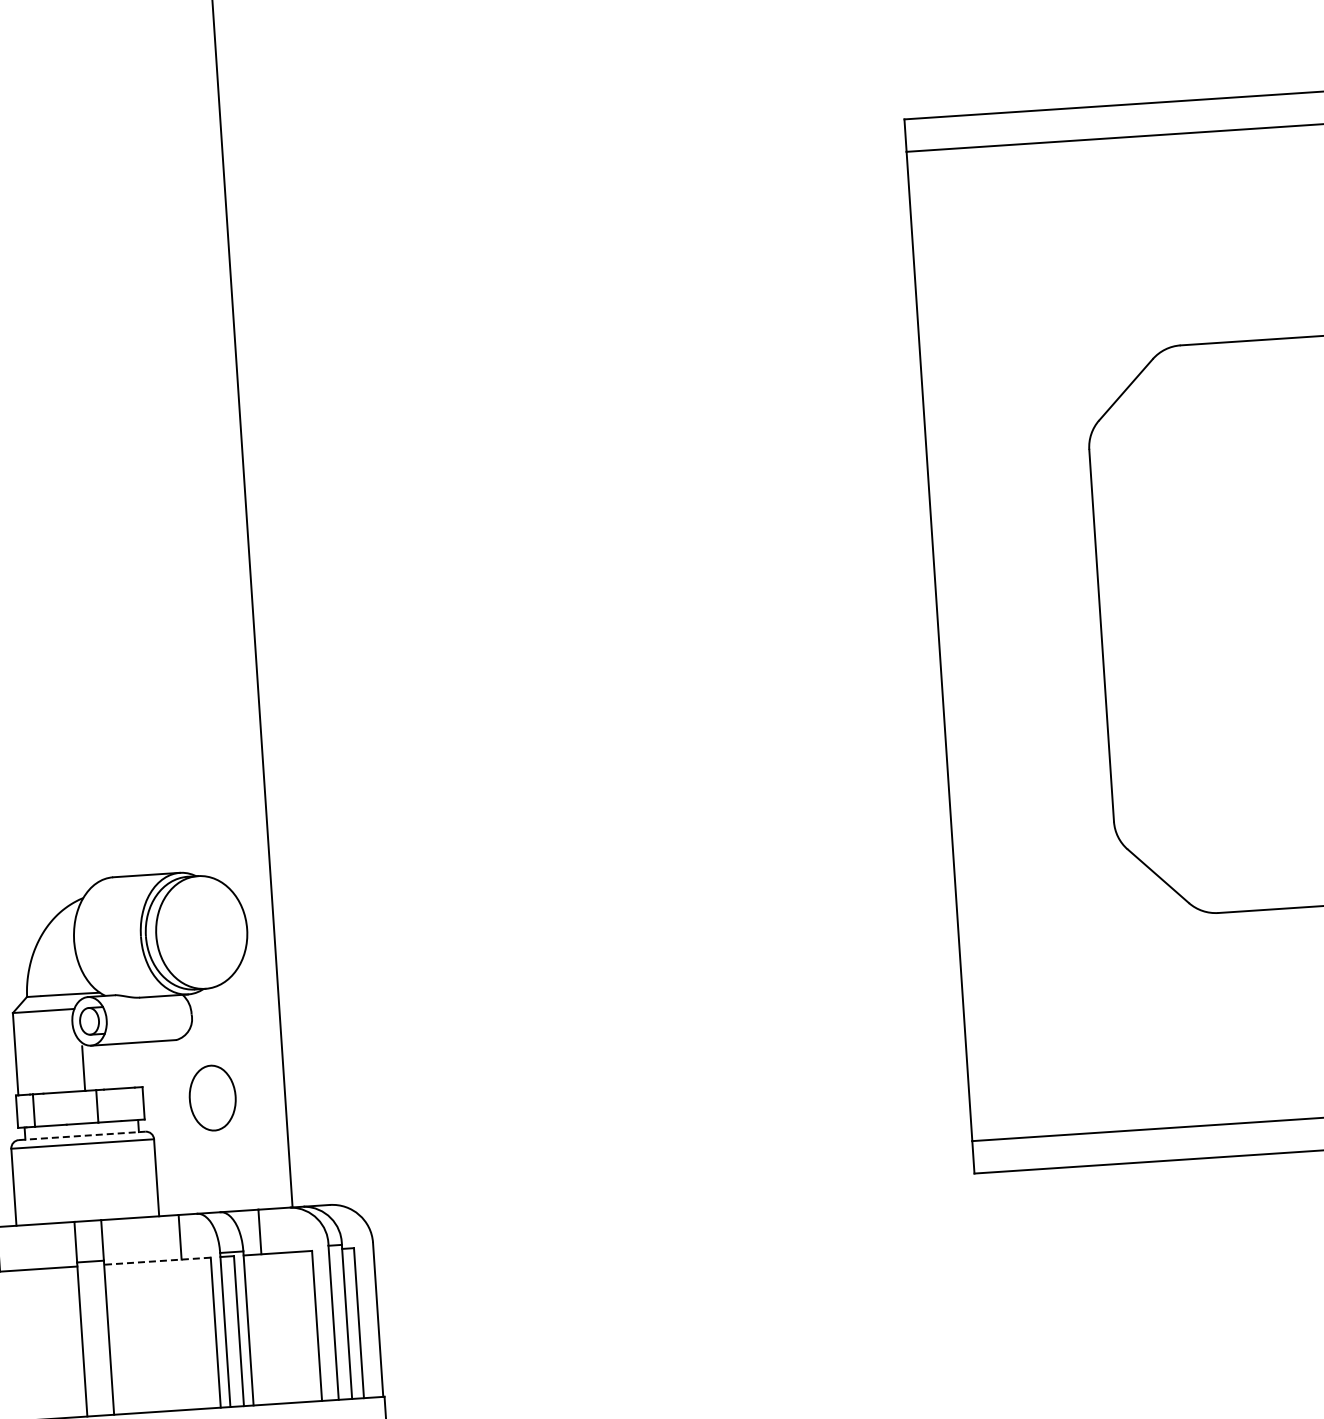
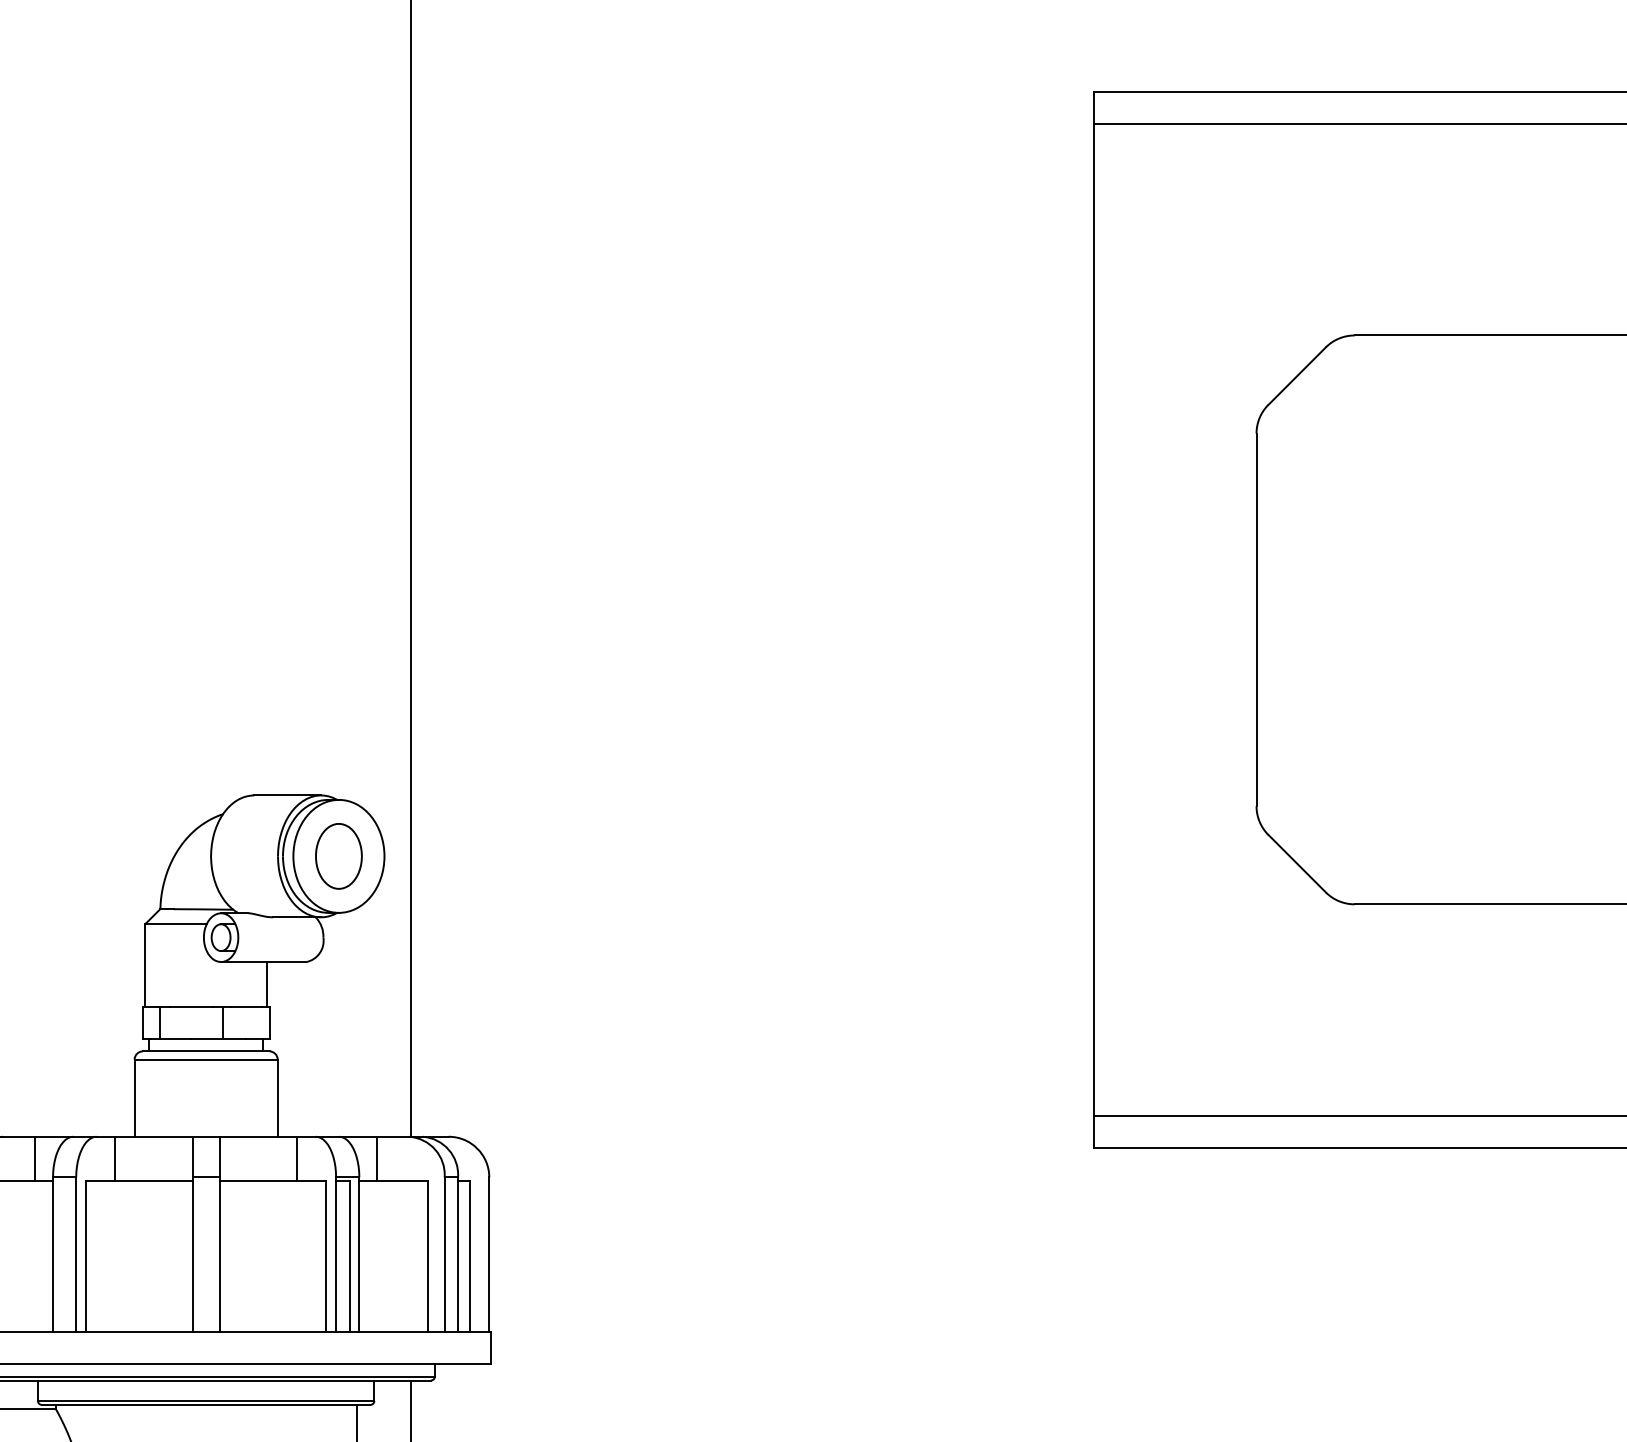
line: (84, 1068) -> (267, 984), moved
part: (212, 1098) -> (338, 856), moved
line: (82, 1135) -> (206, 1051), dashed -> solid
line: (156, 1261) -> (272, 1181), dashed -> solid

